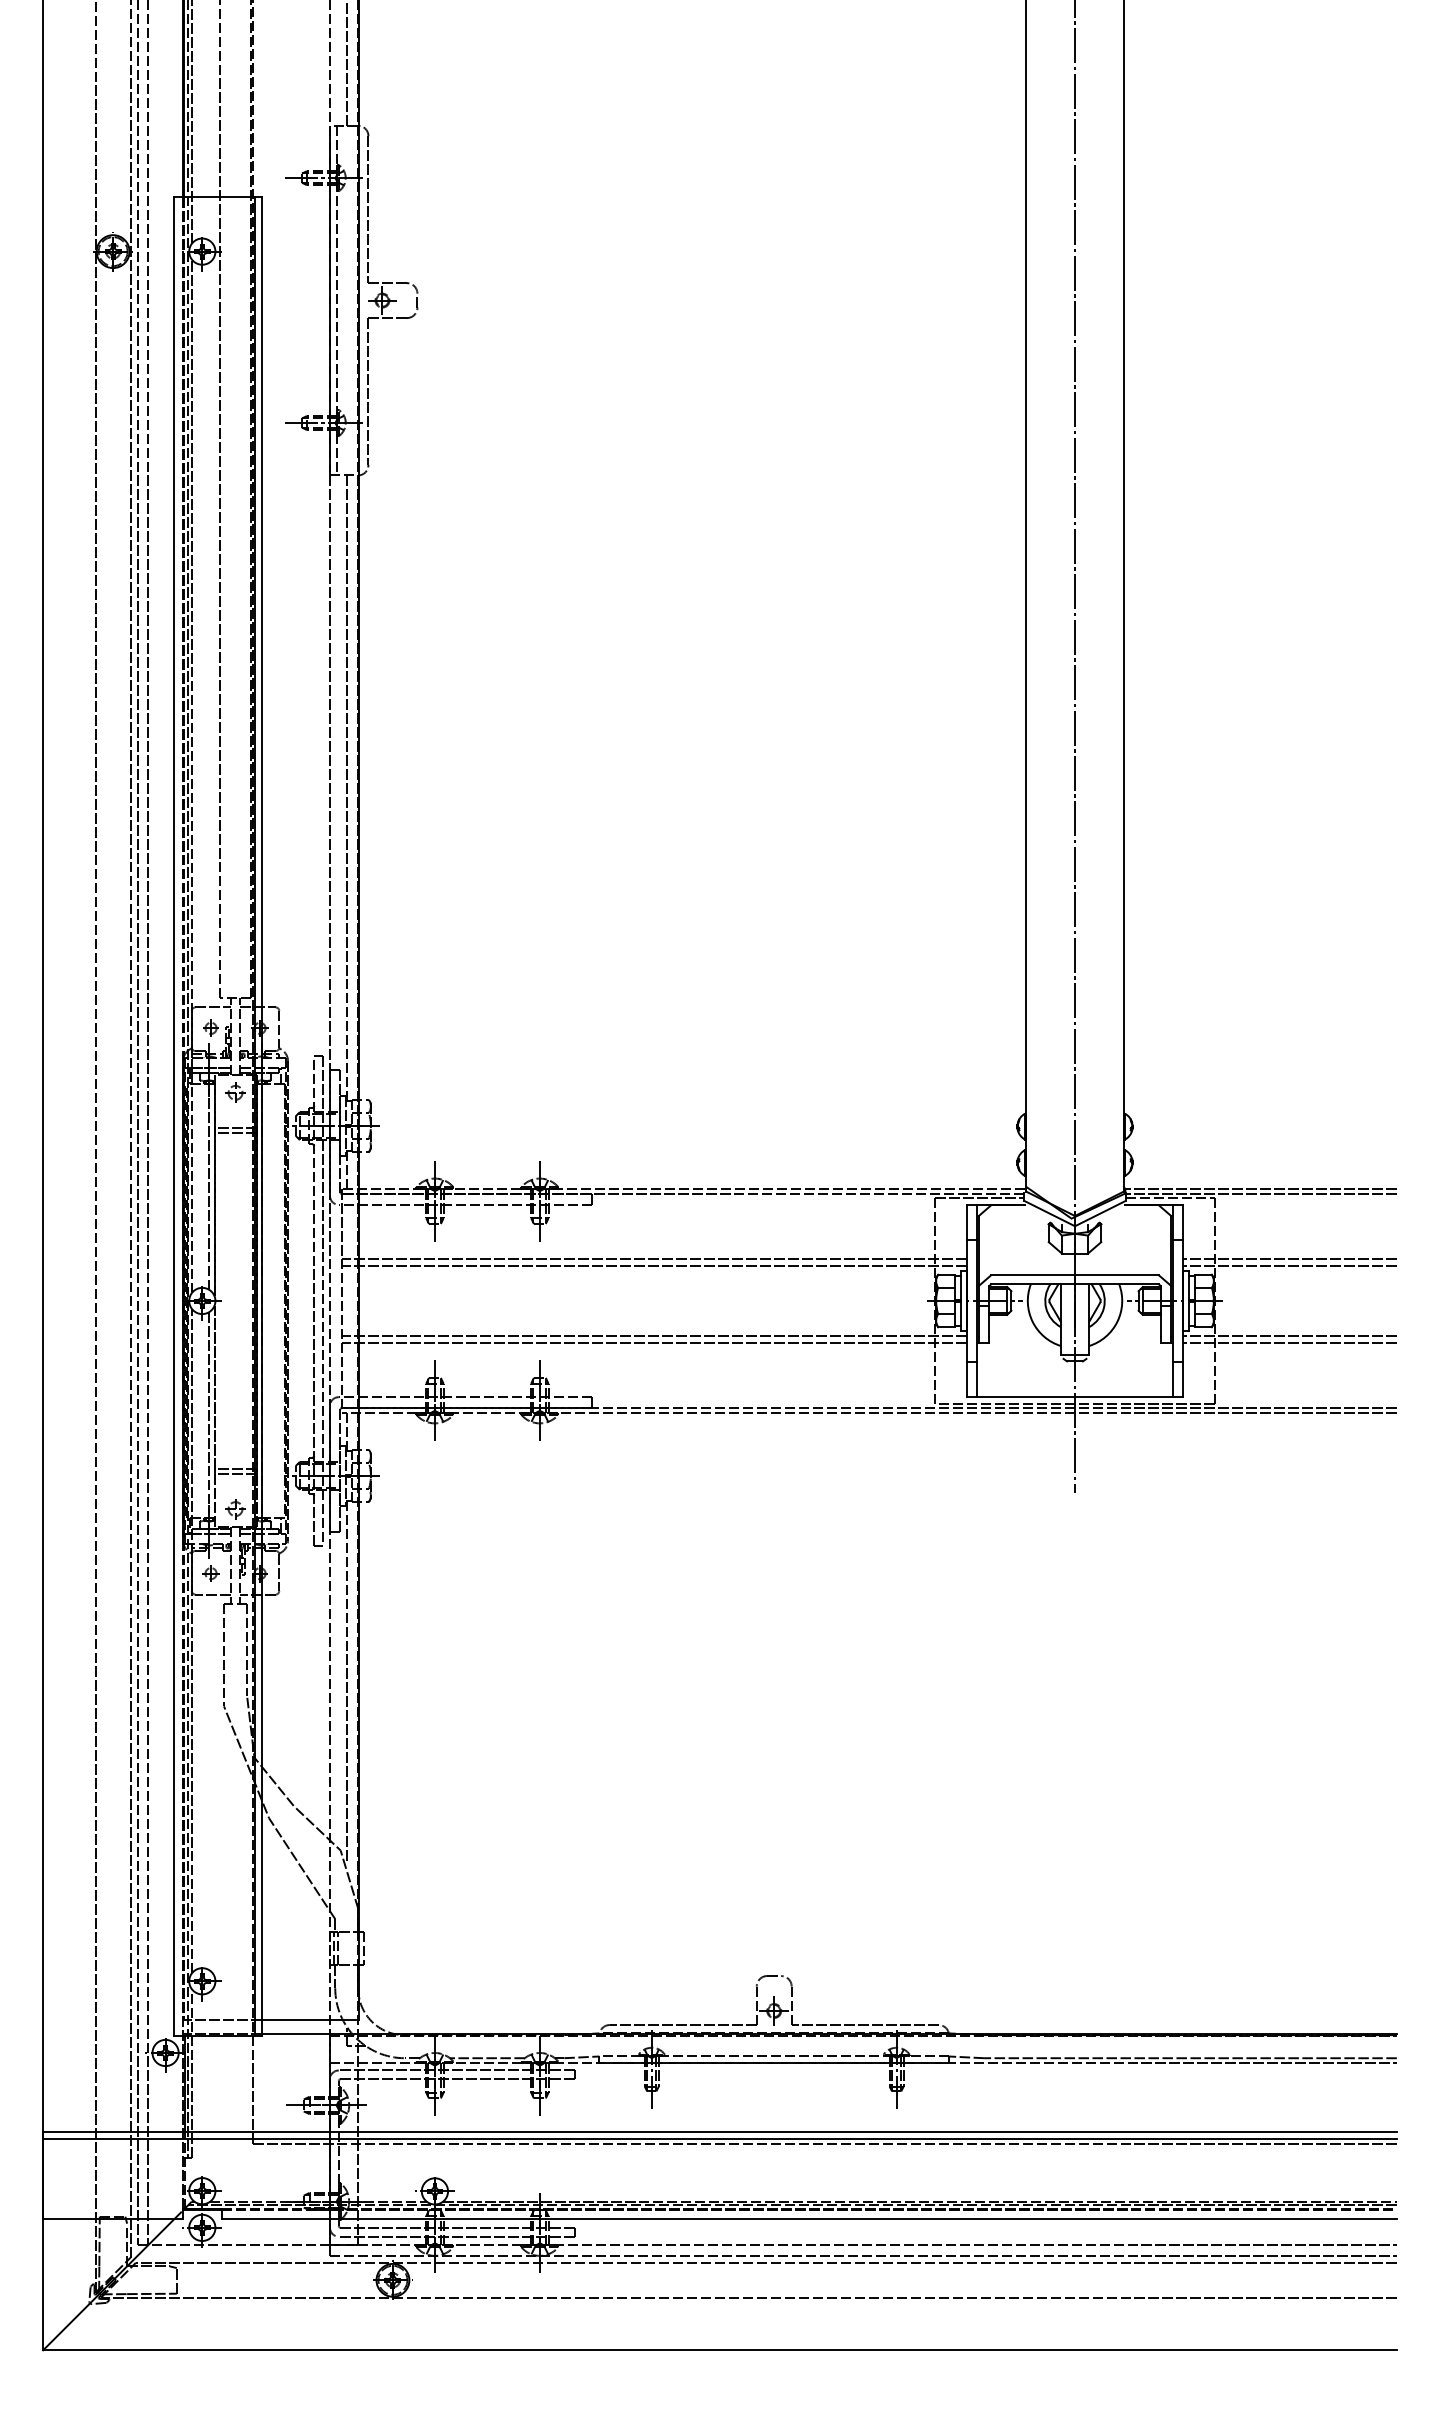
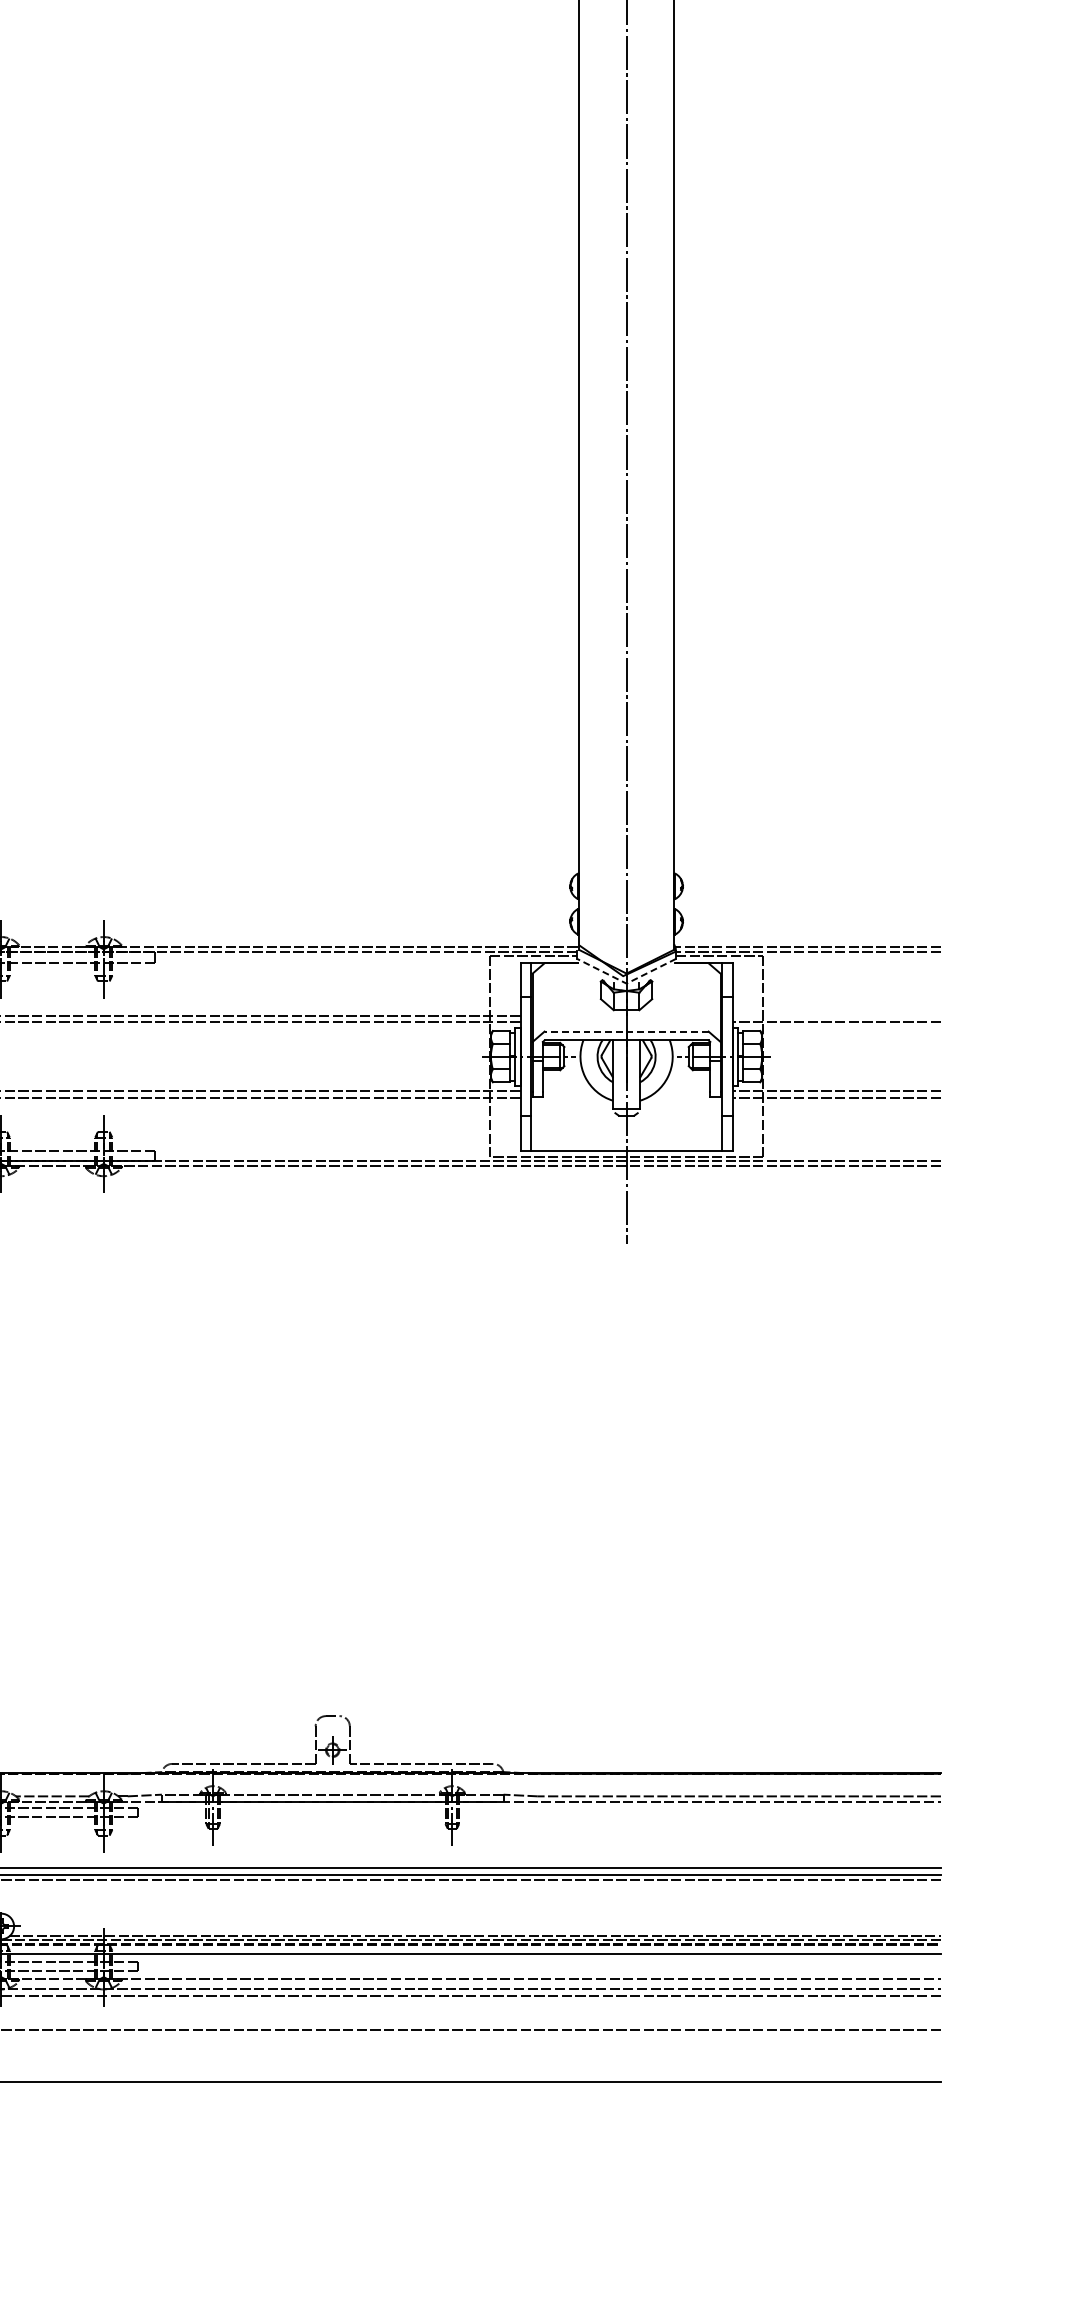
line: (1075, 1226) -> (627, 983), solid -> dashed
line: (1289, 1259) -> (836, 1016), removed
line: (1075, 1275) -> (627, 1031), solid -> dashed

